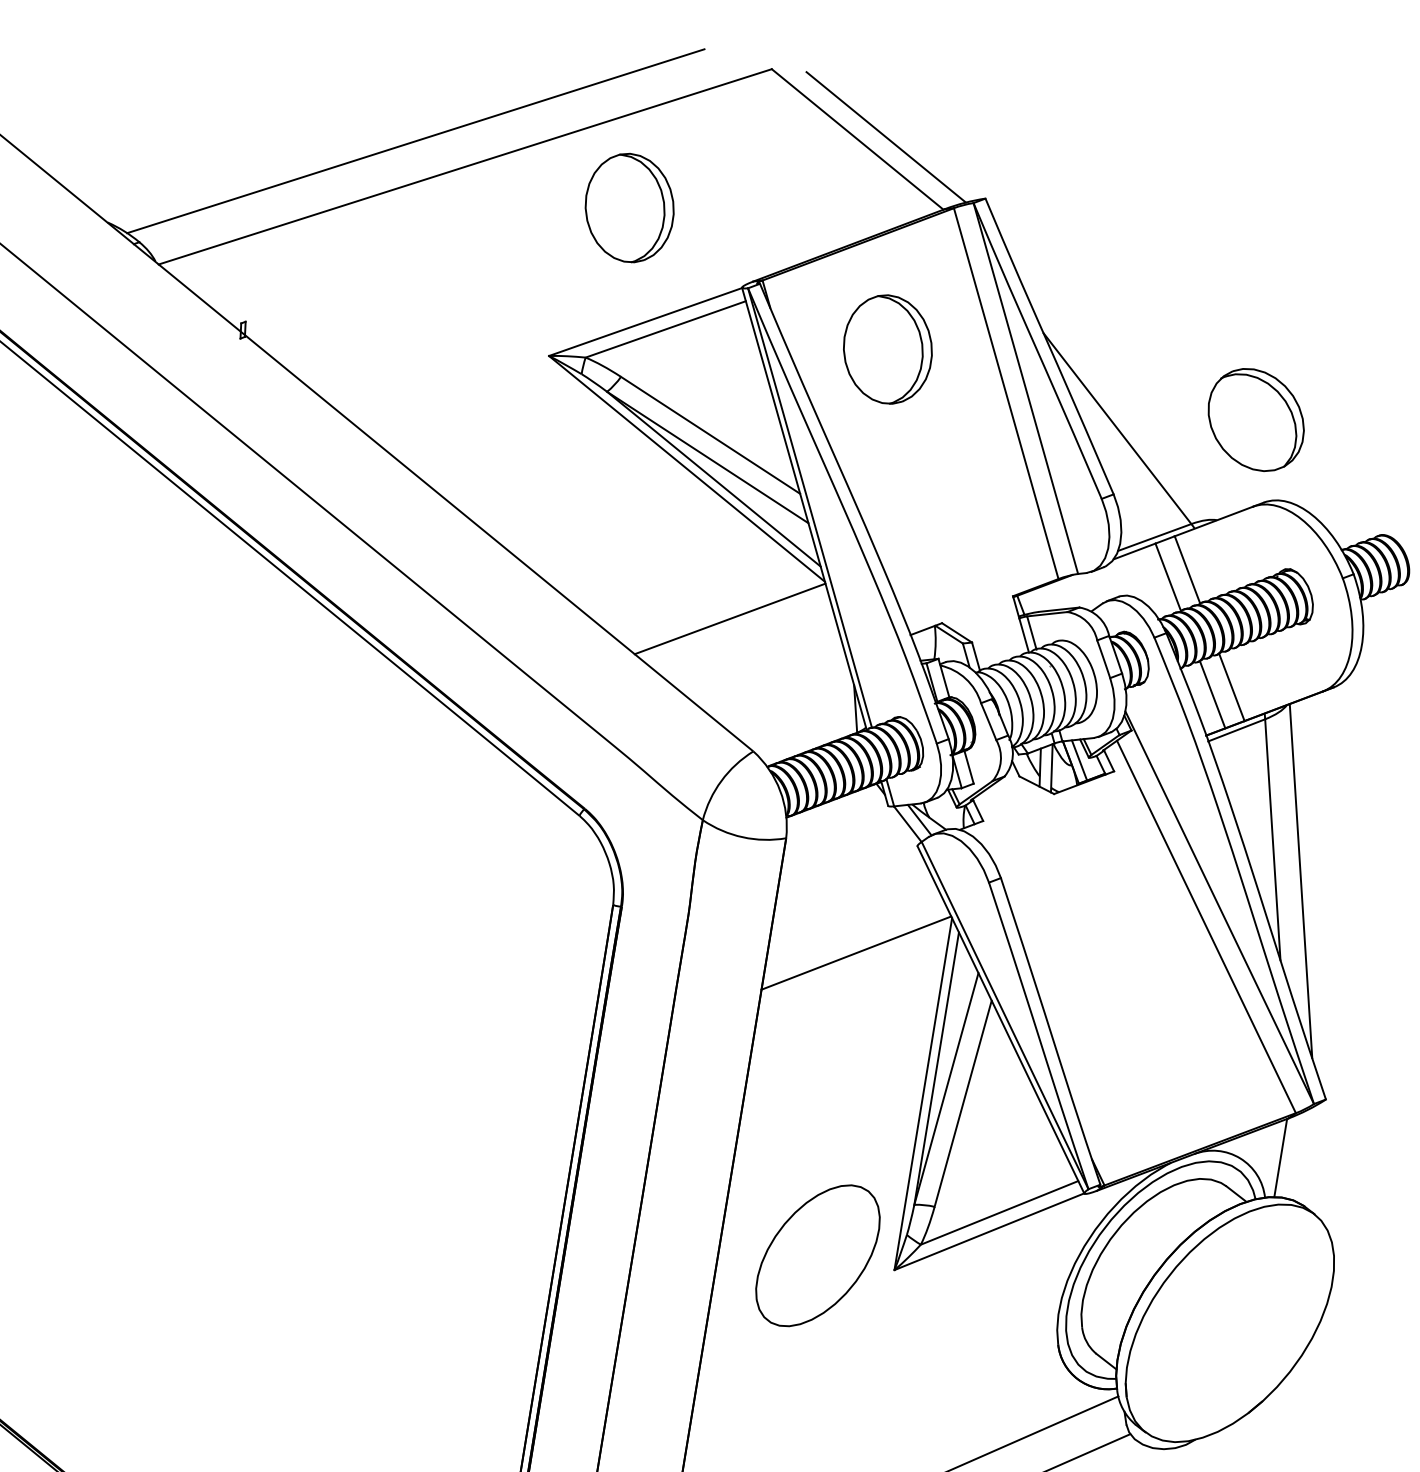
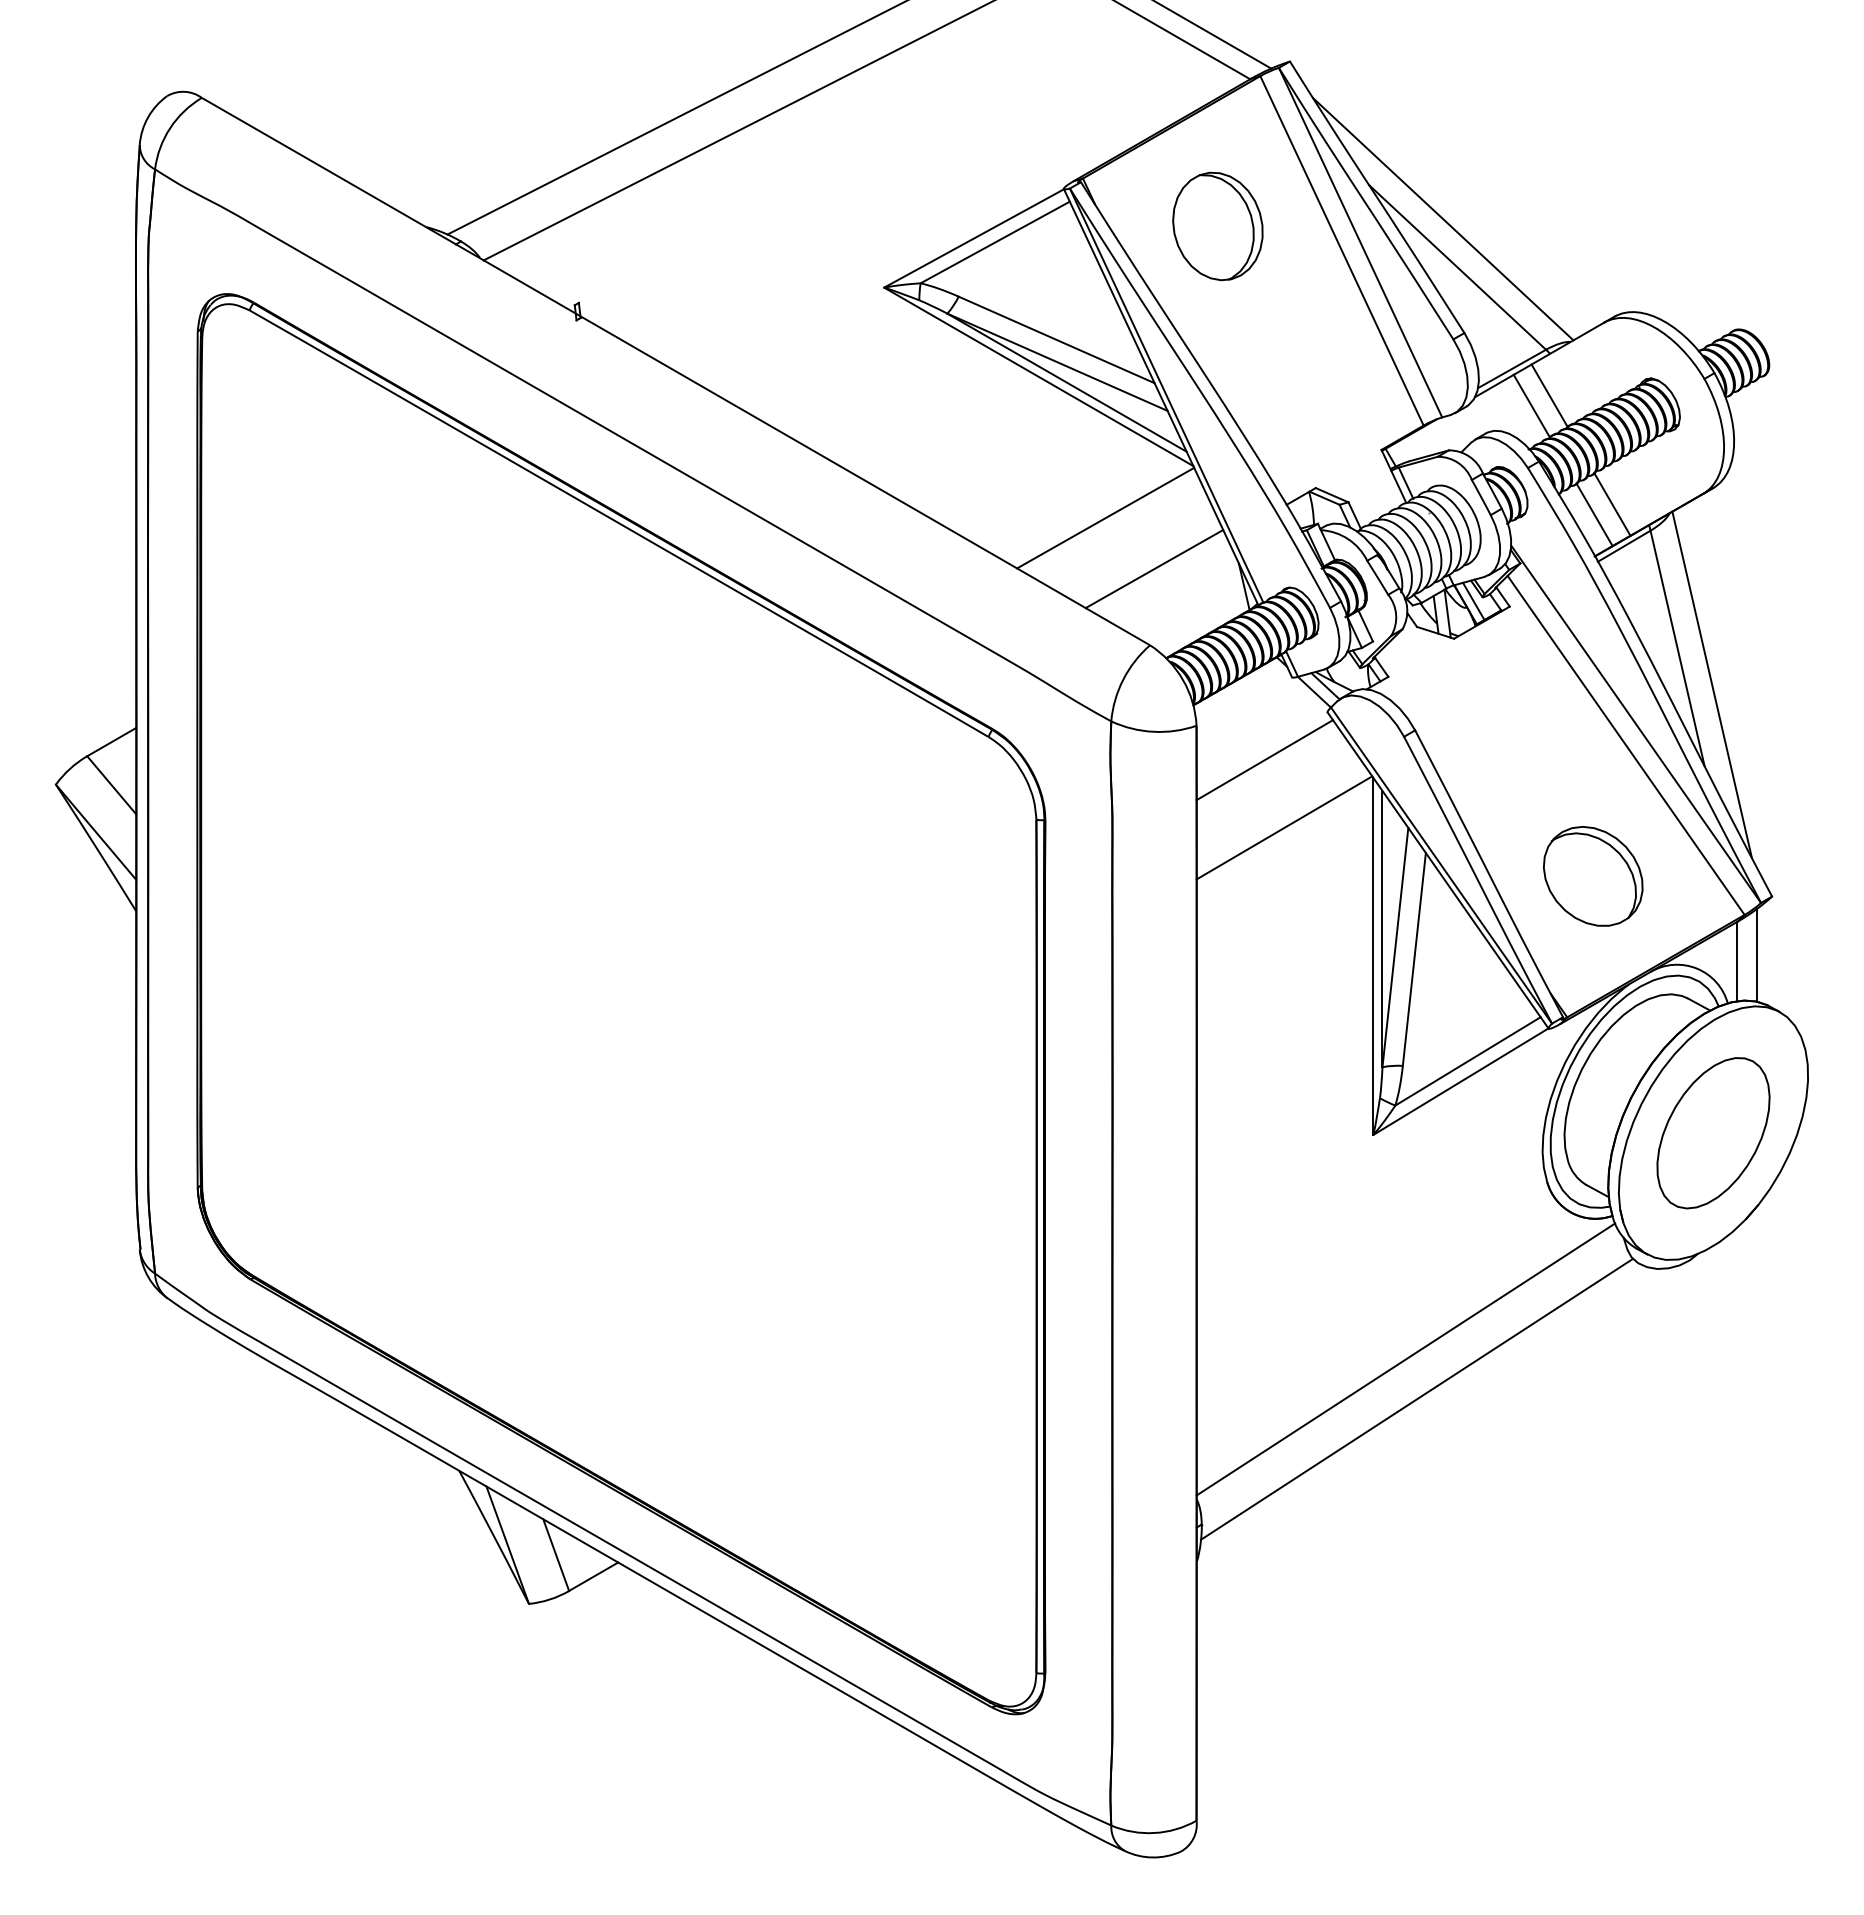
part: (629, 208) -> (939, 128), removed
line: (1111, 379) -> (1443, 219), added
part: (1256, 420) -> (1593, 876), moved
line: (769, 677) -> (1154, 569), added
line: (847, 883) -> (1264, 760), added
line: (1301, 1155) -> (1756, 955), added
part: (817, 1256) -> (1713, 1133), moved

